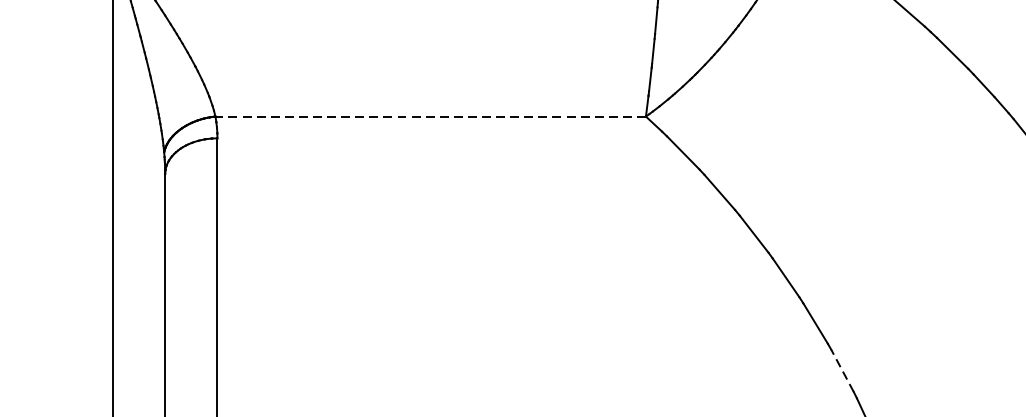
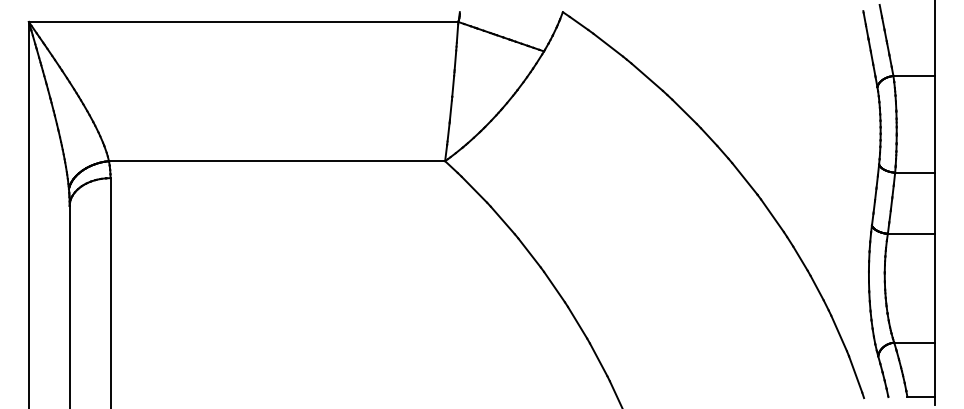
line: (429, 116) -> (276, 161), dashed -> solid
line: (842, 370) -> (598, 359), dashed -> solid

